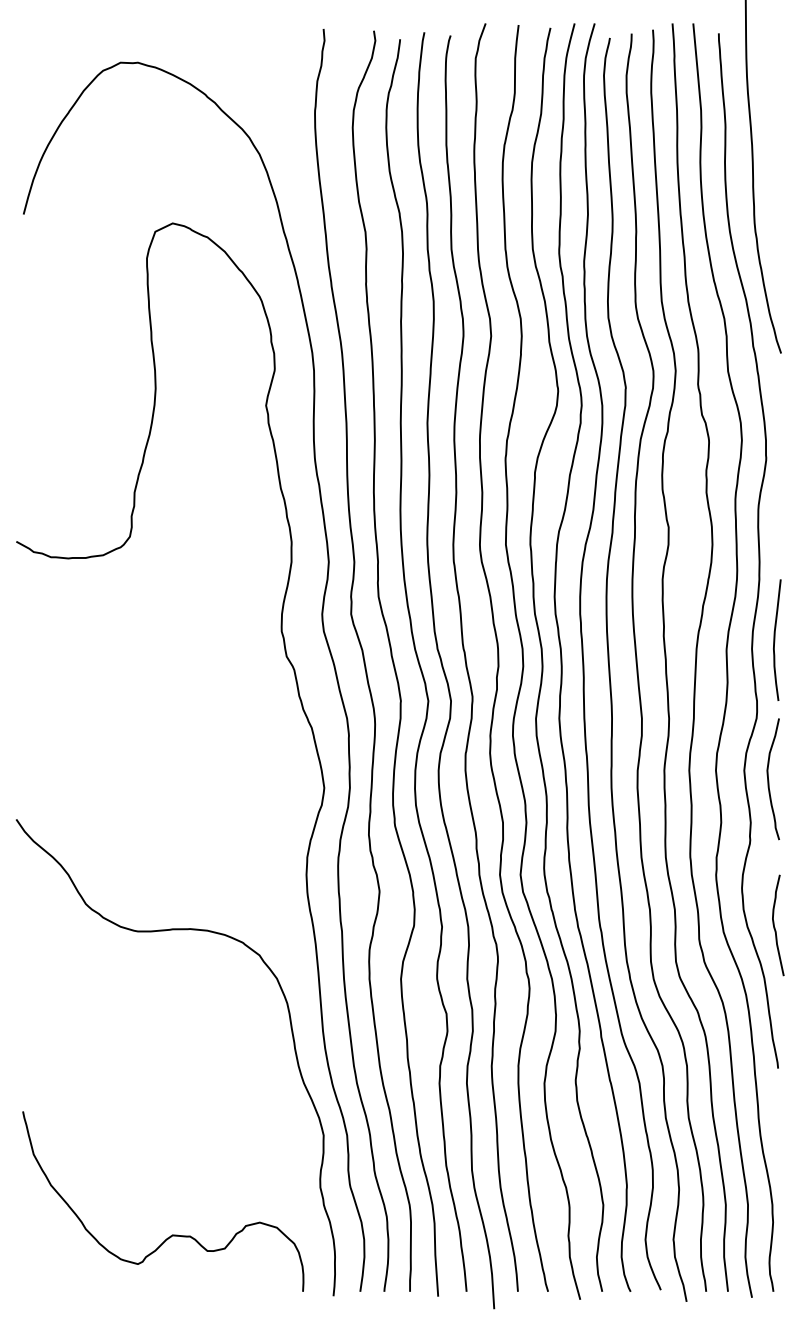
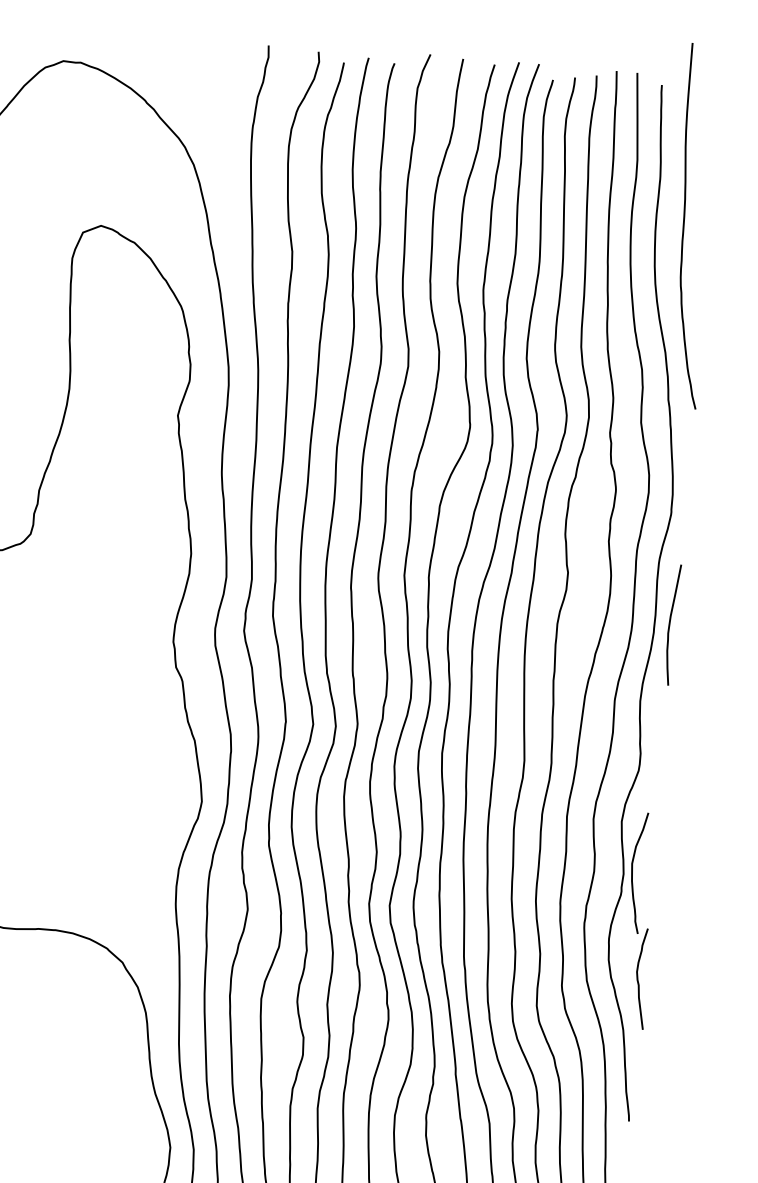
curve: (775, 639) -> (670, 624), moved
curve: (769, 780) -> (633, 873), moved

